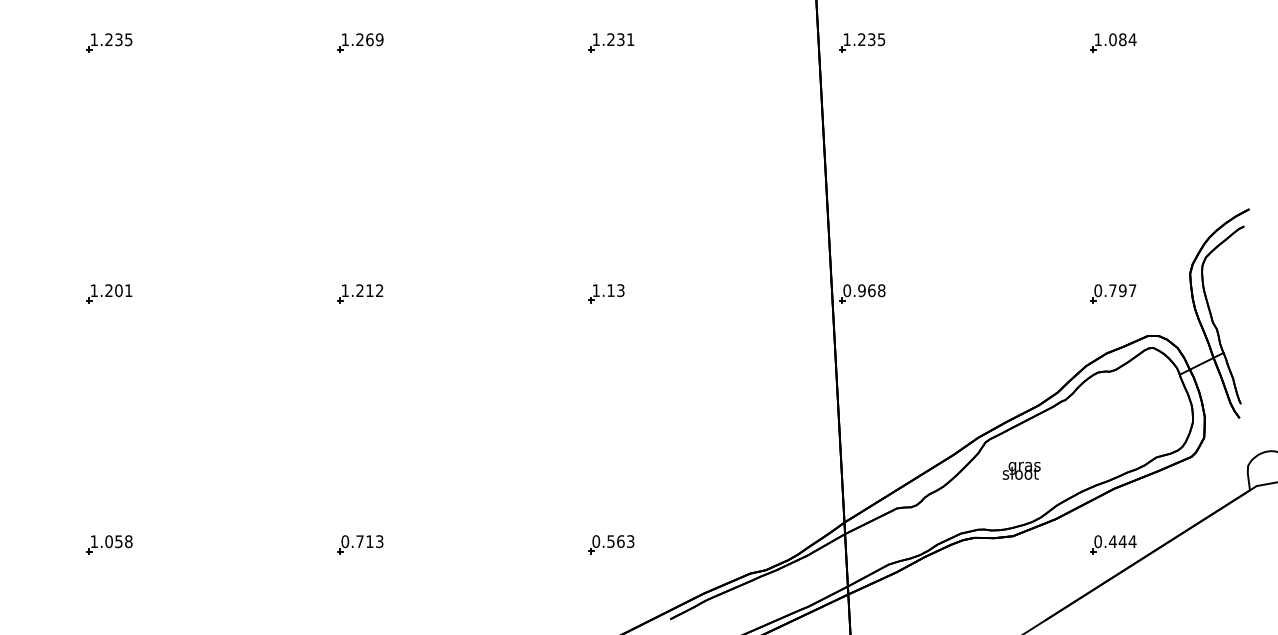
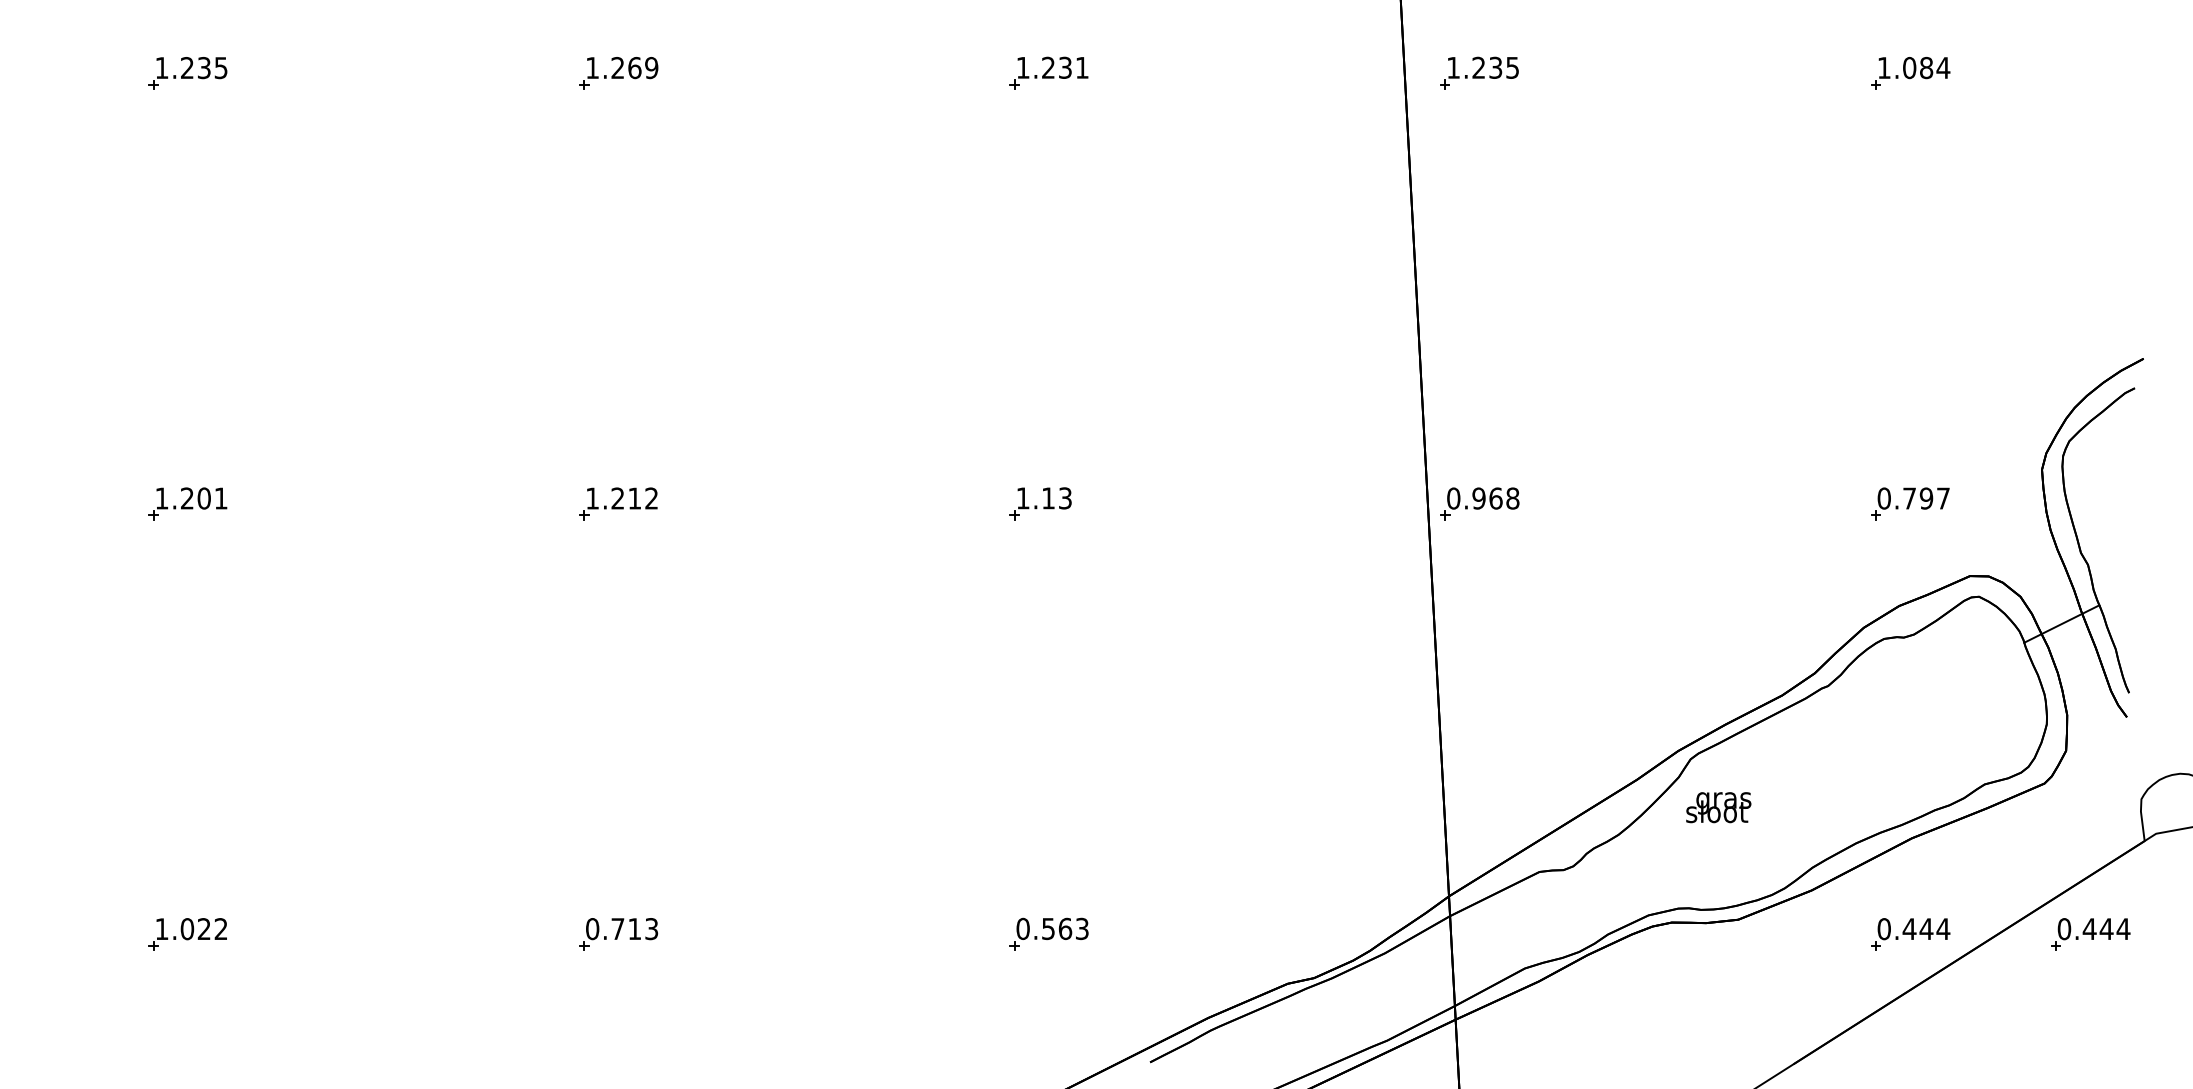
text: (1021, 470) -> (1718, 806), moved
text: (123, 541) -> (212, 928), 1.058 -> 1.022
part: (1218, 544) -> (2090, 933), added

